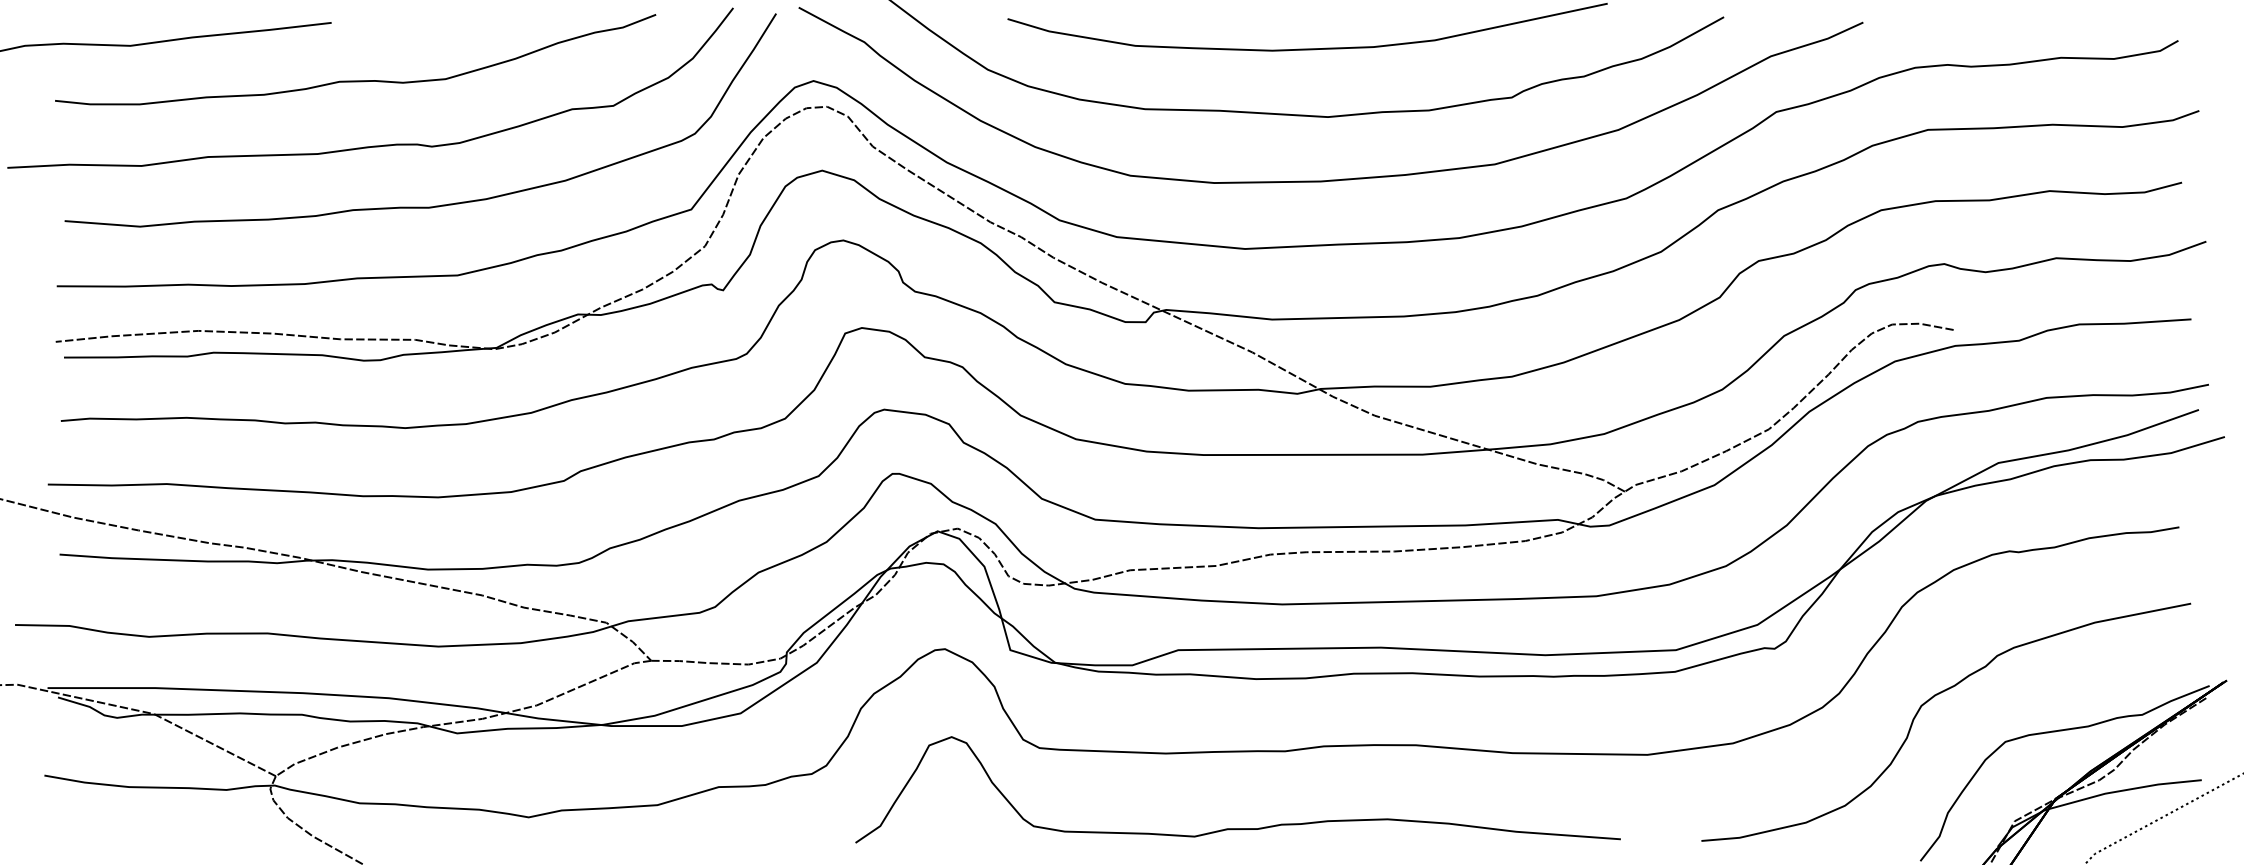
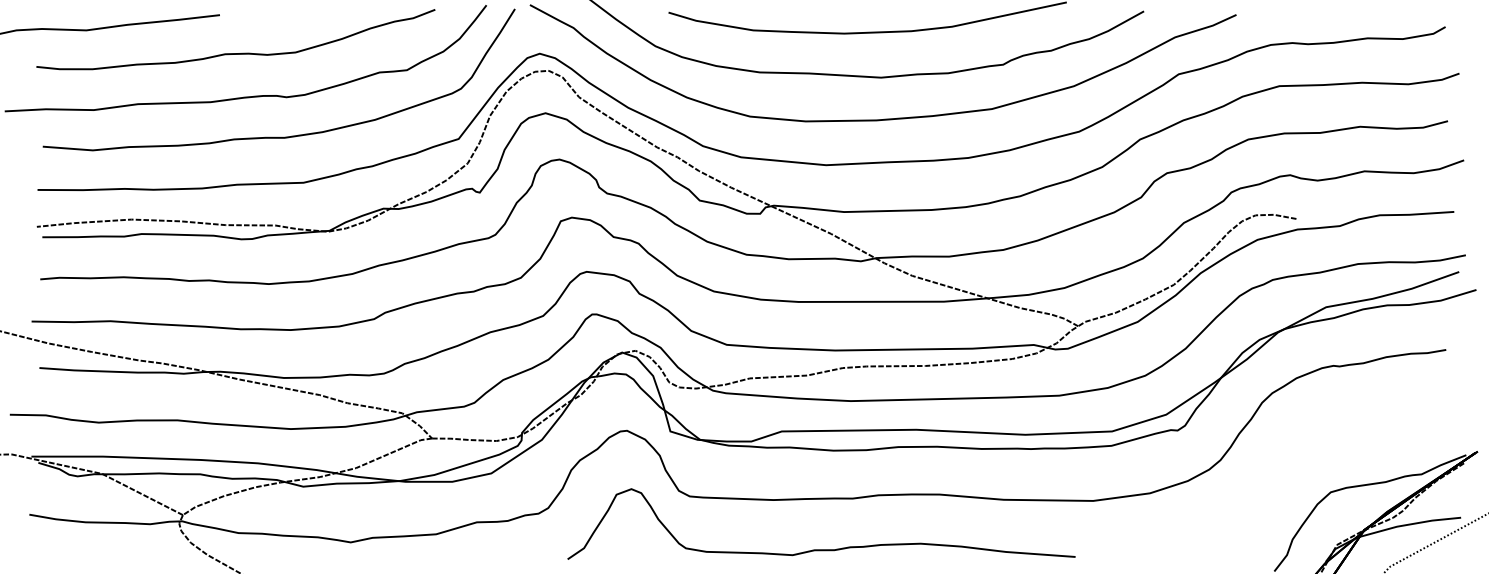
curve: (1928, 702) -> (1279, 466), removed

